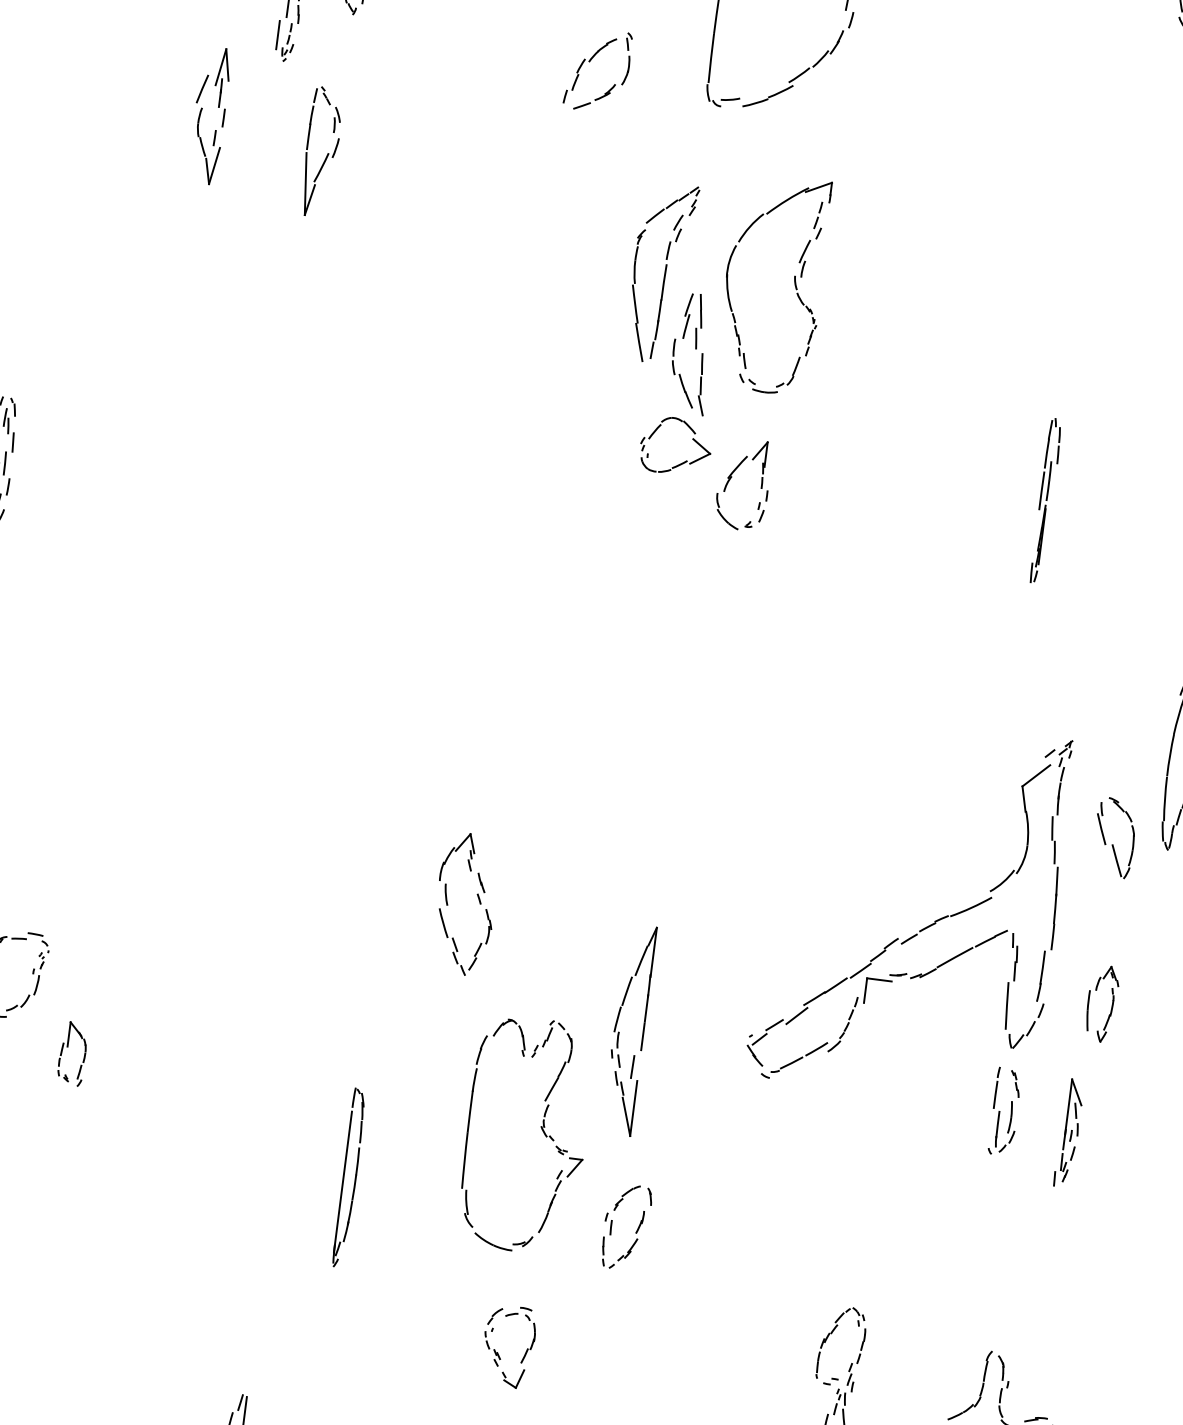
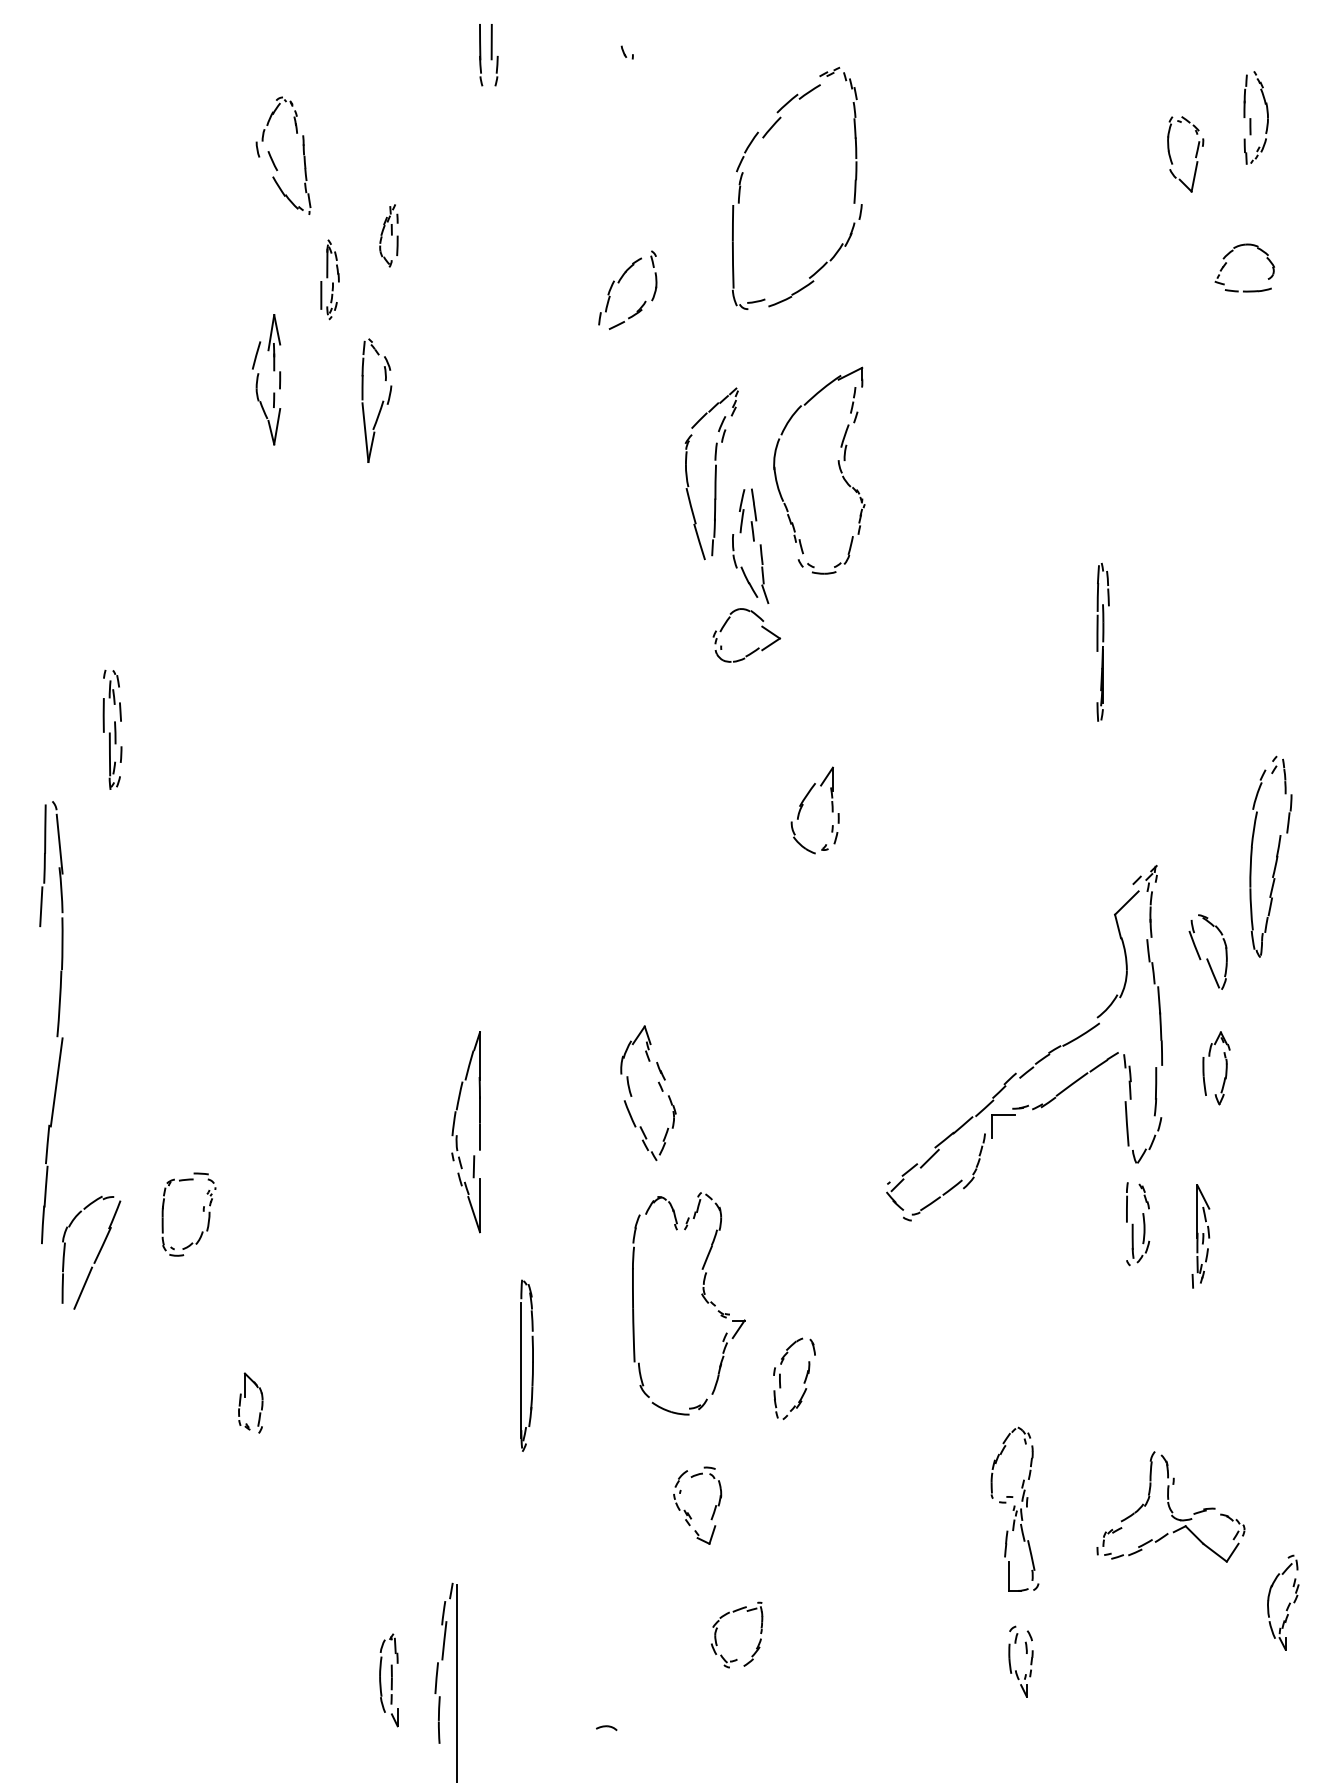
part: (732, 477) -> (803, 805), moved
part: (478, 900) -> (660, 1088), moved
part: (1111, 1005) -> (1225, 1068), moved
part: (619, 1032) -> (457, 1135), moved
part: (68, 1047) -> (245, 1397), moved

